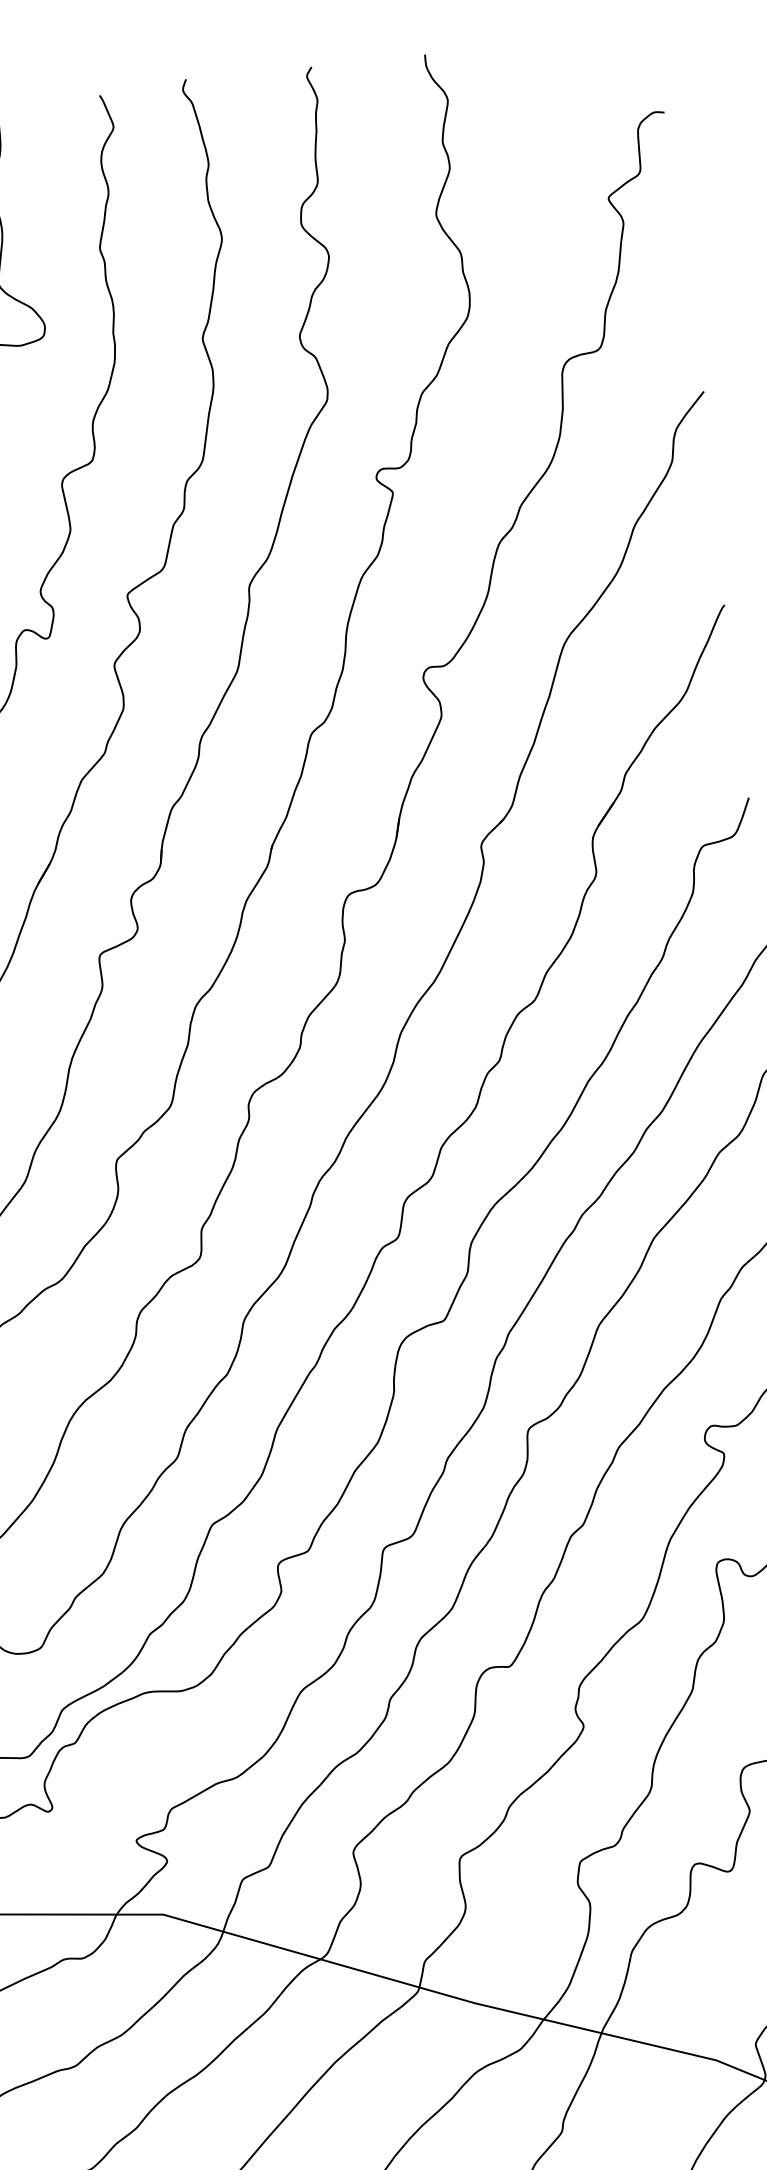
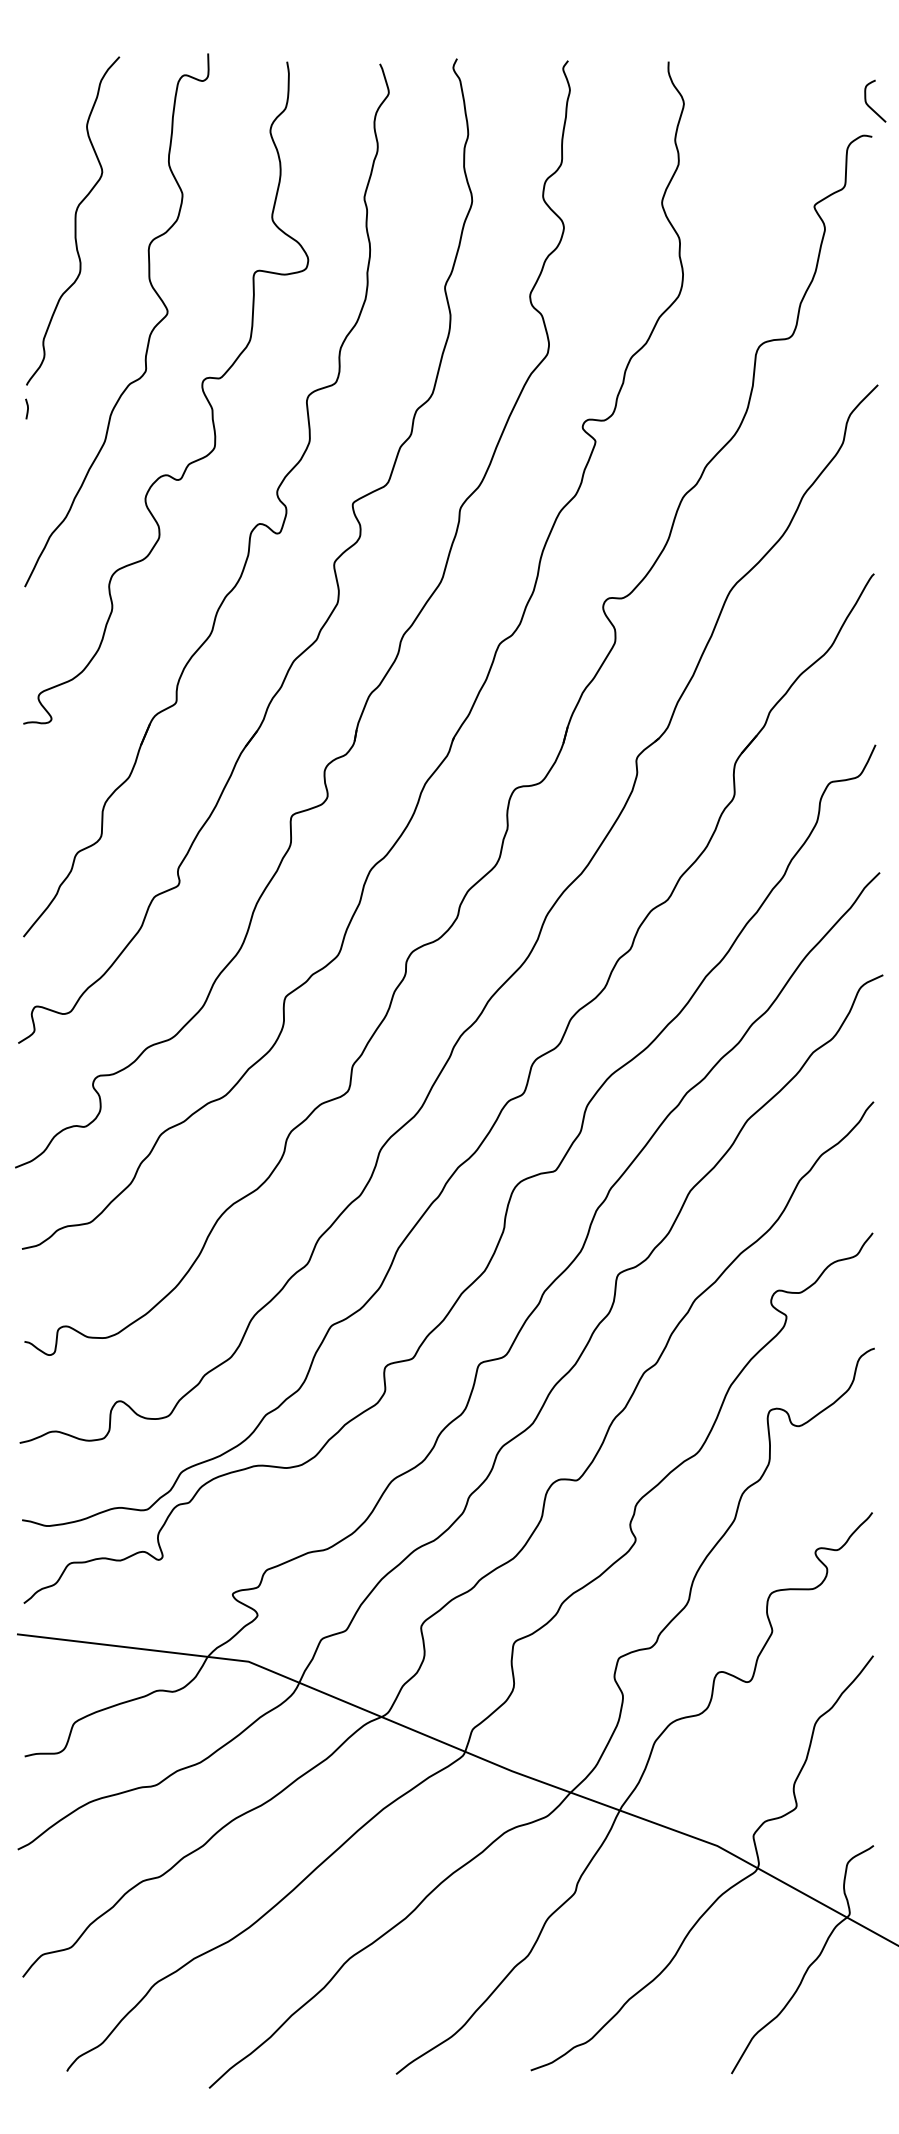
curve: (657, 77) -> (869, 105), added

